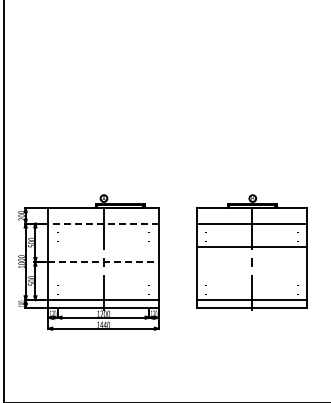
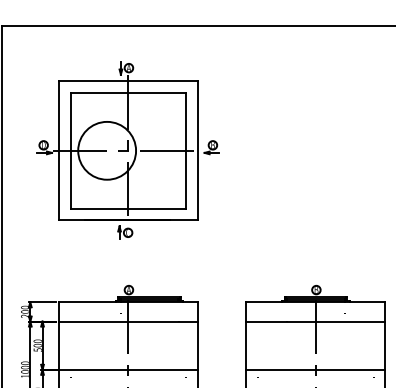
part: (103, 87) -> (128, 150), added
line: (103, 223) -> (128, 321), dashed -> solid
line: (252, 246) -> (316, 369), moved
line: (104, 261) -> (129, 369), dashed -> solid

